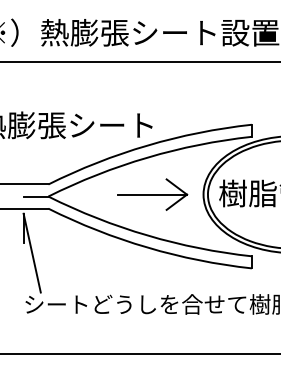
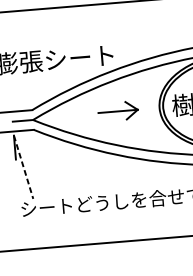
part: (152, 194) -> (117, 111), size x0.7
line: (32, 253) -> (23, 167), solid -> dashed

